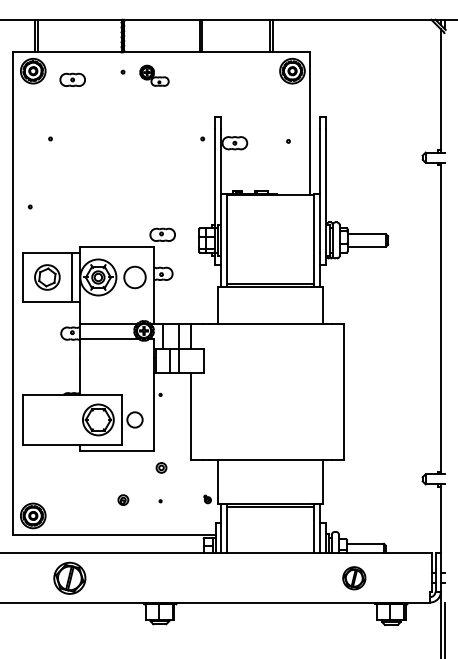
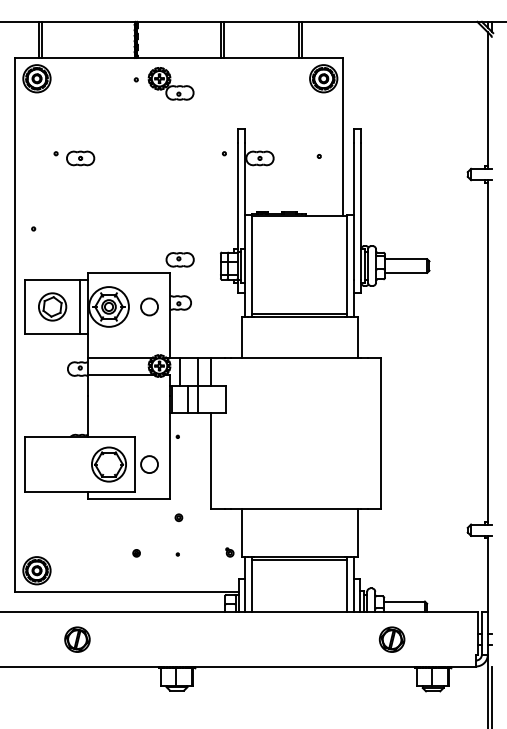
part: (153, 75) -> (170, 83), size x1.43
part: (72, 79) -> (80, 158), moved
circle: (134, 277) -> (149, 306), size x0.71
part: (161, 467) -> (178, 517), size x0.62
part: (123, 500) -> (136, 553), size x0.62
part: (69, 578) -> (77, 639), size x0.71

